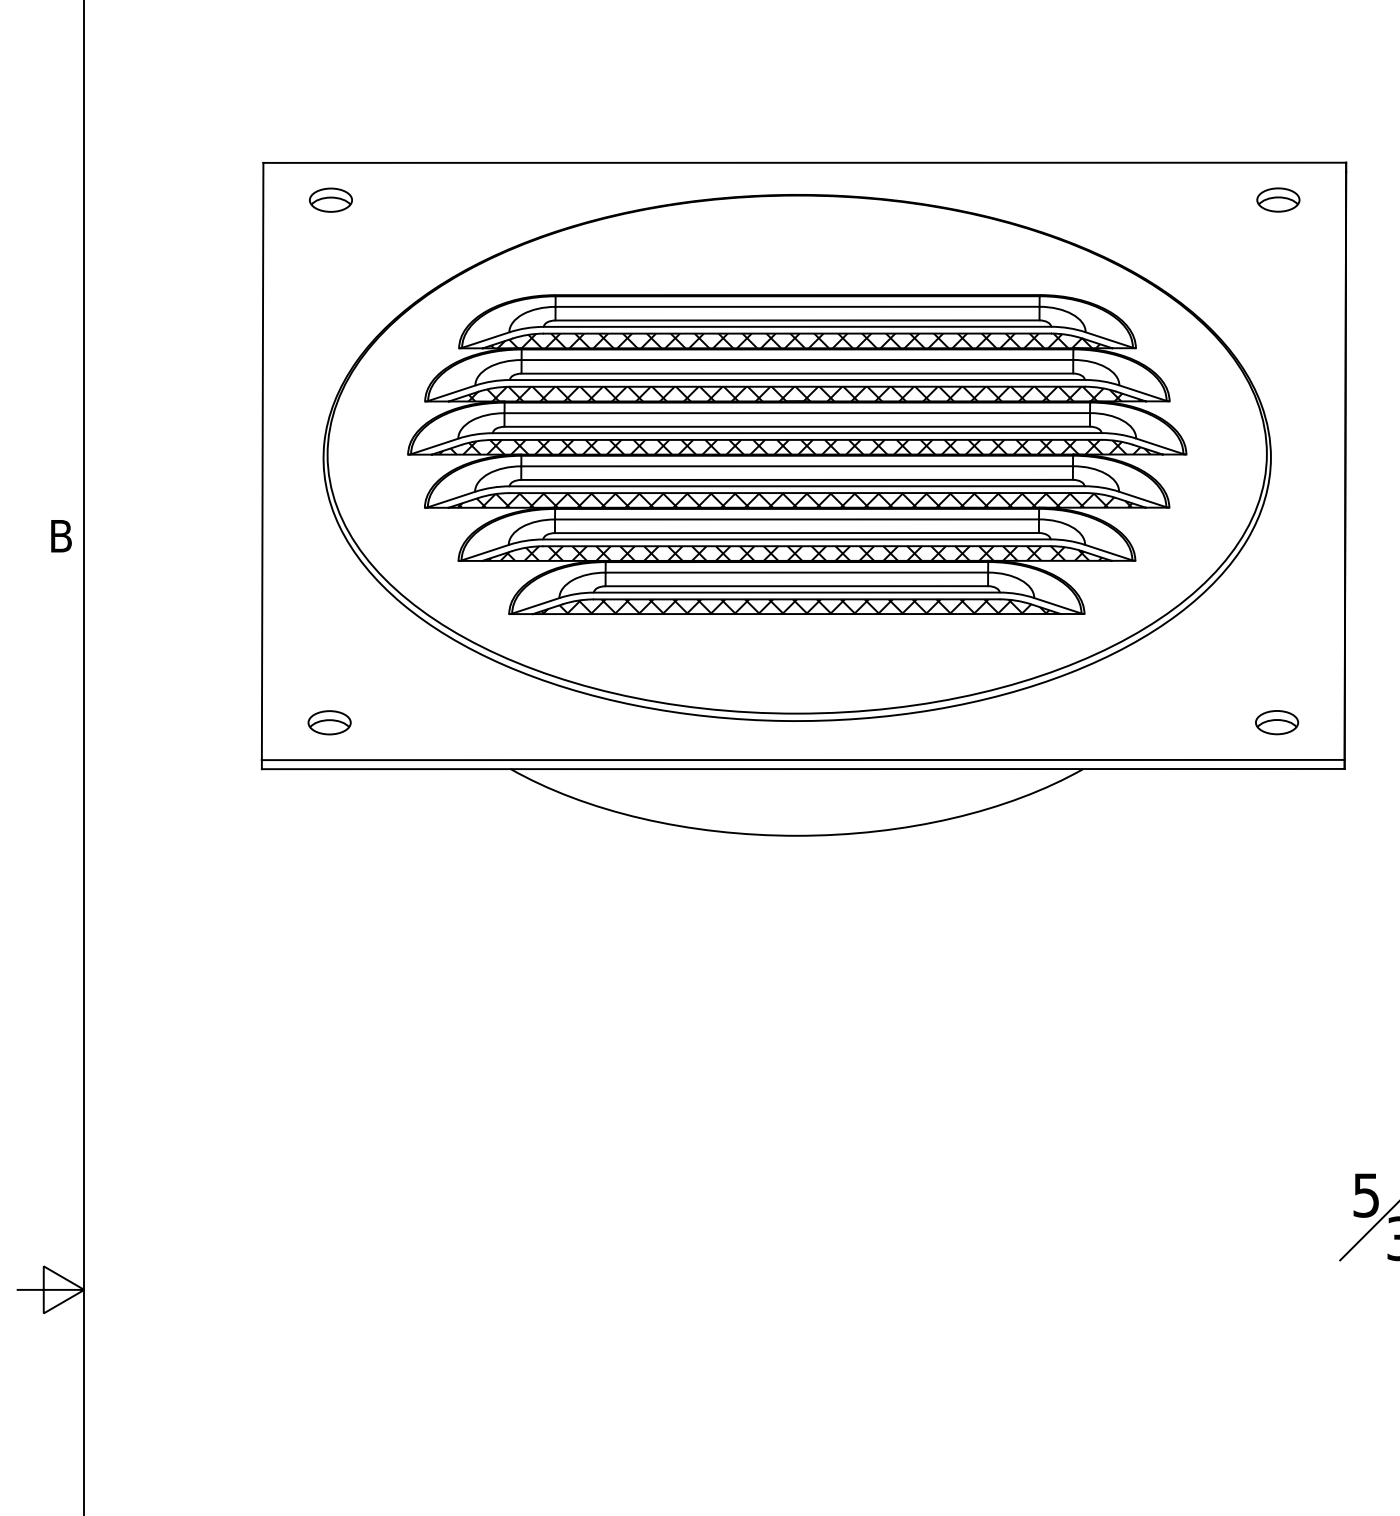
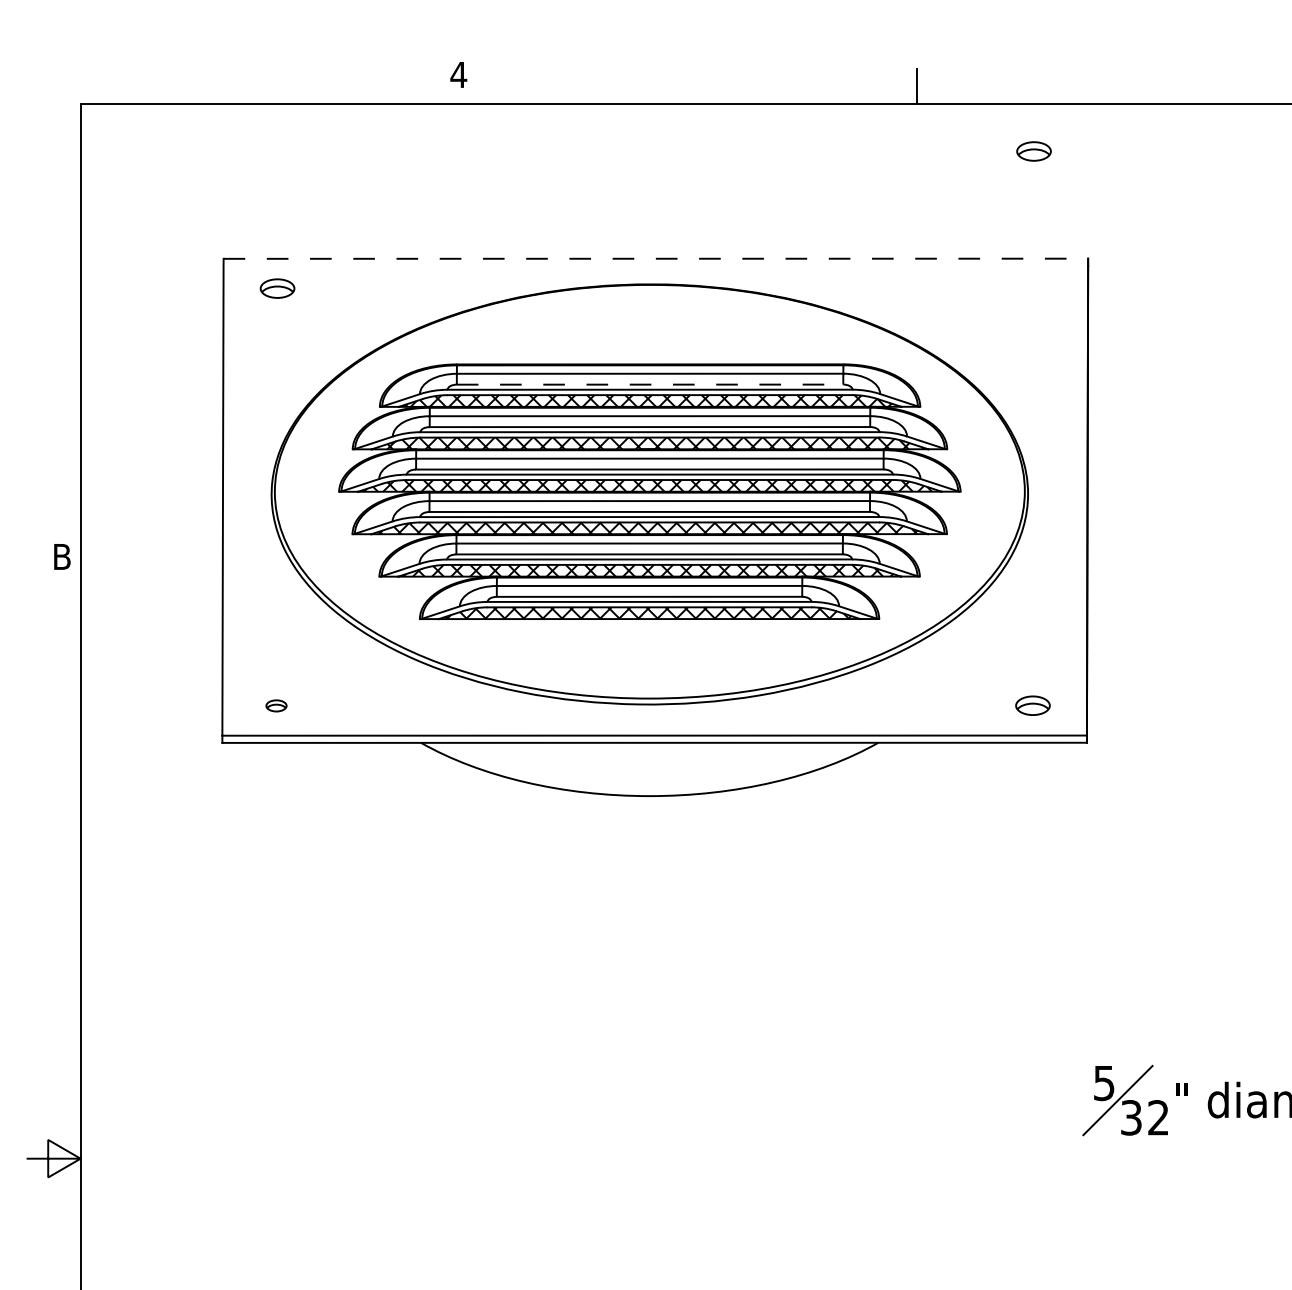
line: (805, 162) -> (656, 258), solid -> dashed
part: (1277, 200) -> (1033, 151), moved
line: (798, 320) -> (650, 384), solid -> dashed
part: (329, 722) -> (276, 705), size x0.6

